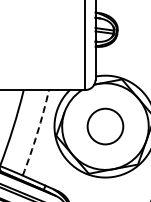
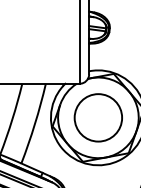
circle: (105, 126) -> (98, 117), size x1.43
arc: (37, 133) -> (35, 124), dashed -> solid

